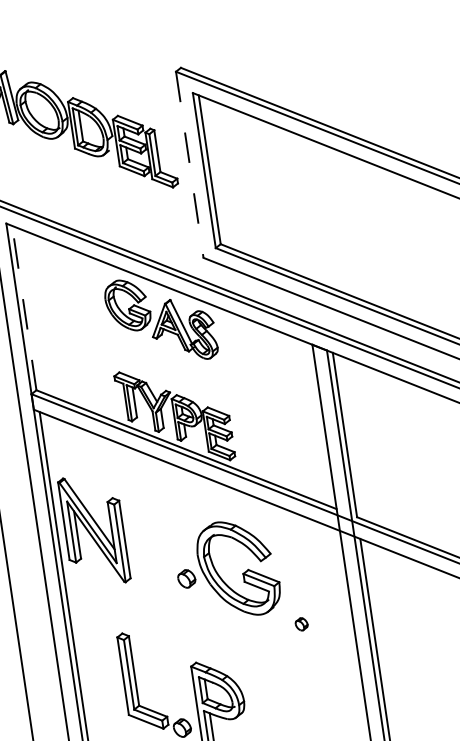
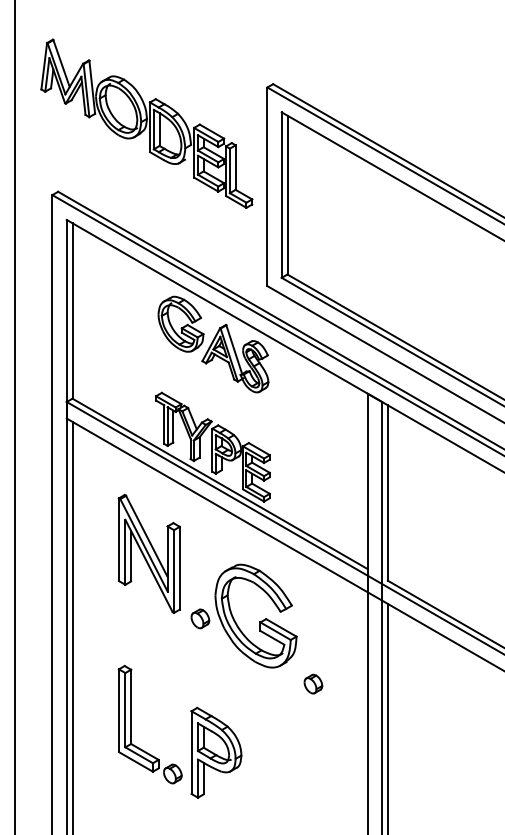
line: (189, 165) -> (267, 187), dashed -> solid
line: (24, 307) -> (72, 310), dashed -> solid
part: (93, 530) -> (148, 553), moved
part: (301, 623) -> (313, 683), size x1.43

